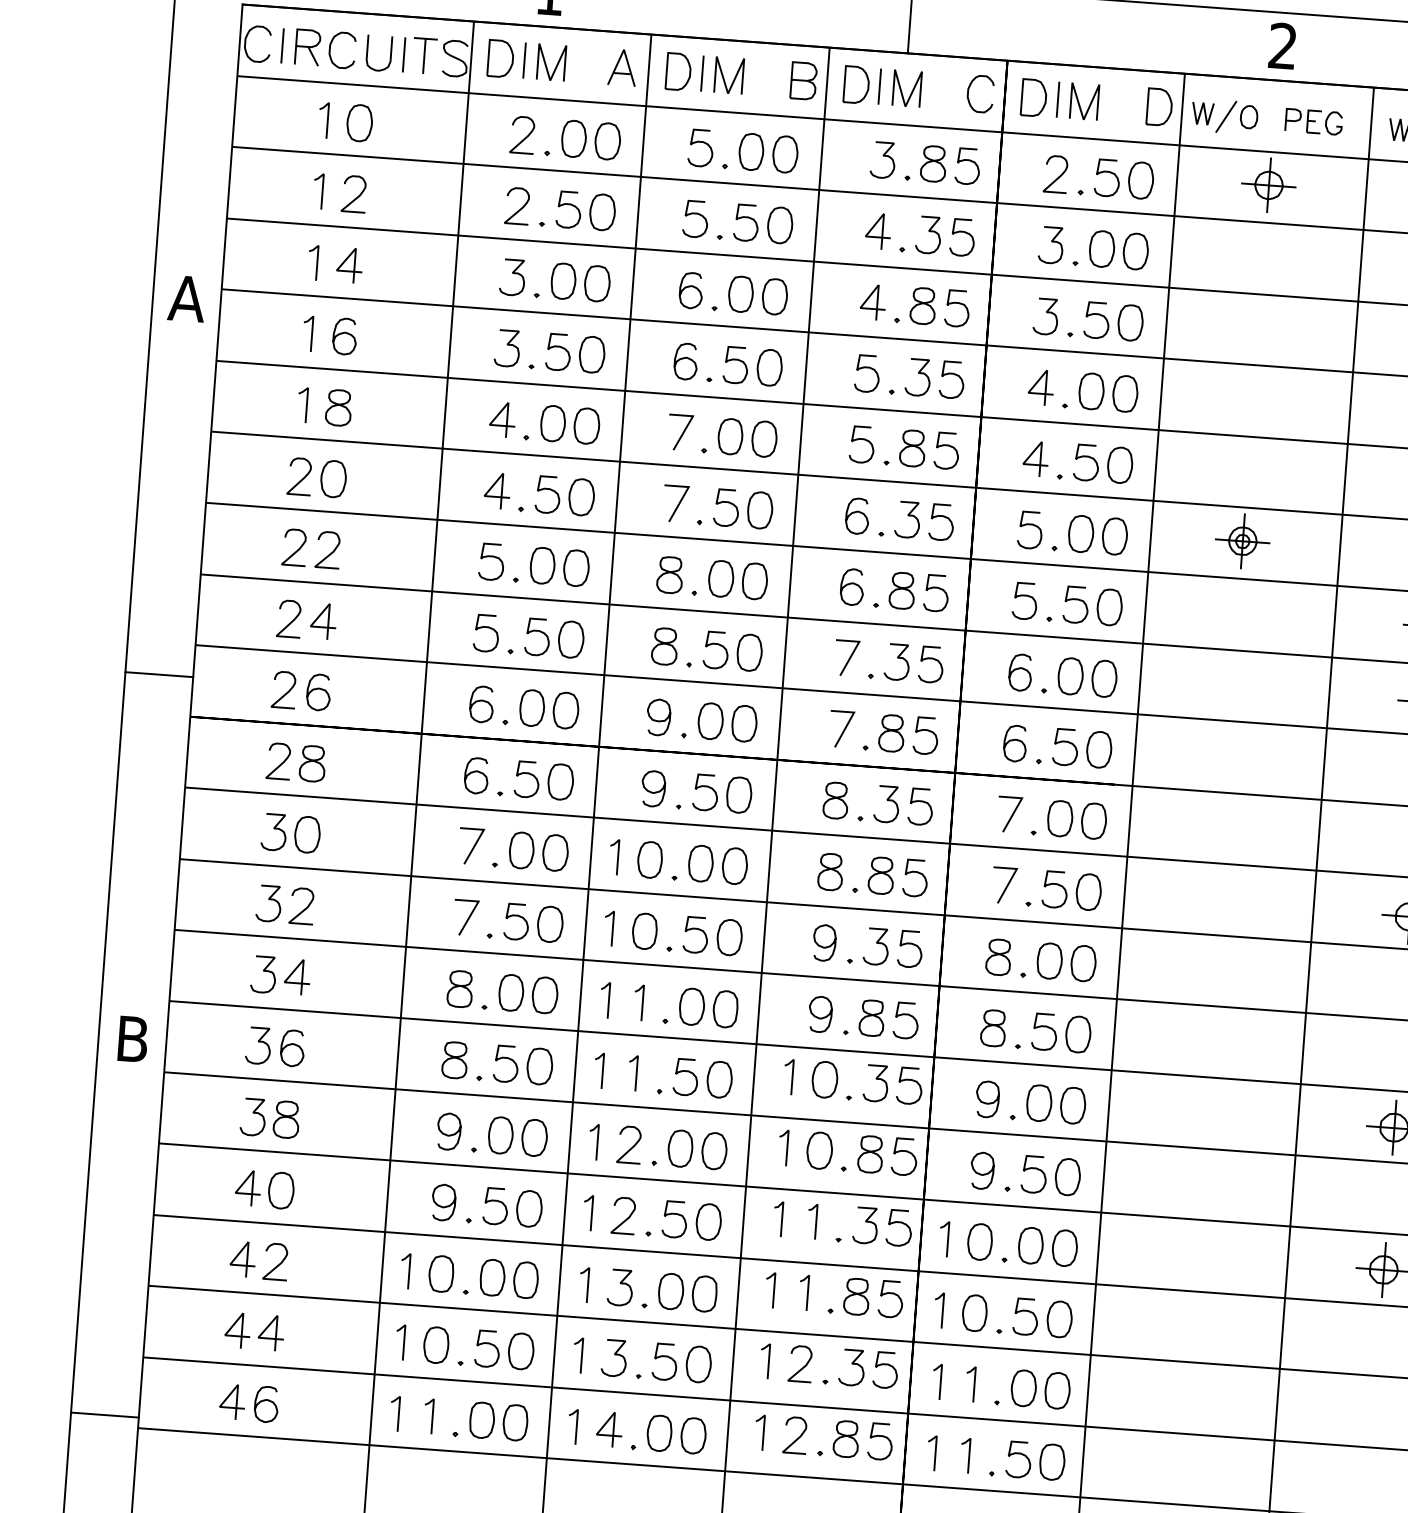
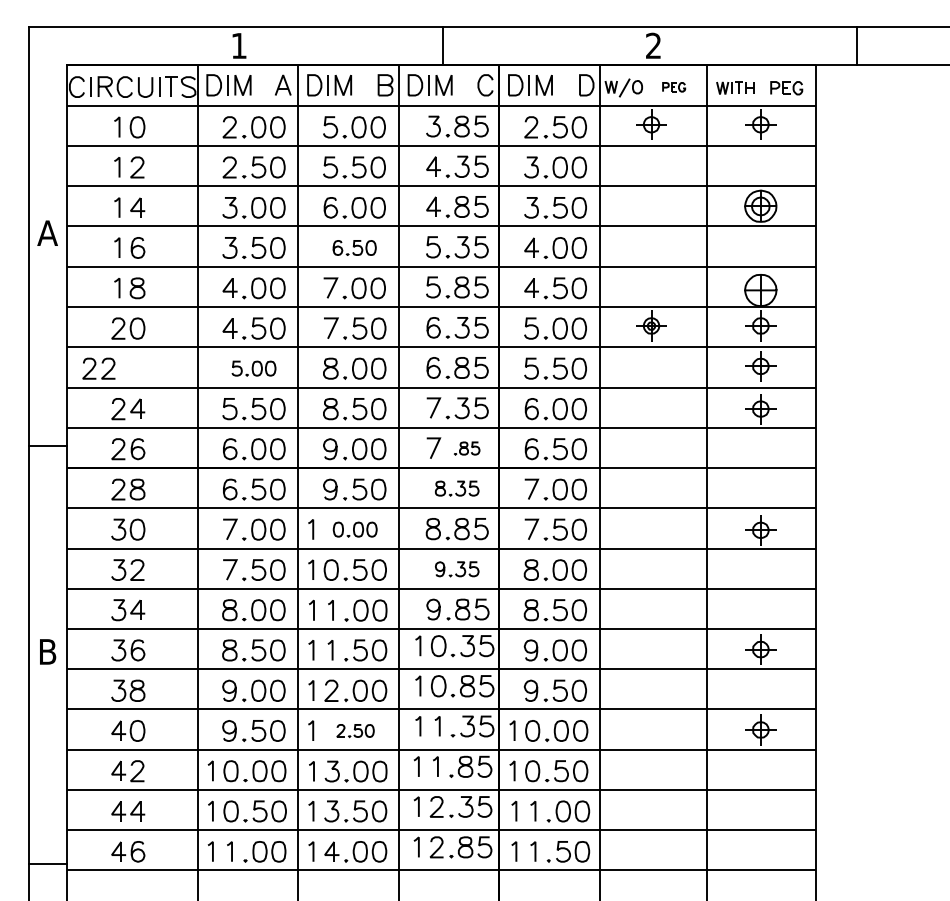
part: (1312, 122) -> (673, 87), size x0.7
part: (727, 363) -> (354, 247), size x0.7
part: (310, 548) -> (98, 368), moved
part: (533, 564) -> (253, 368), size x0.7
part: (899, 733) -> (466, 448), size x0.6
part: (876, 803) -> (456, 488), size x0.7
part: (691, 862) -> (354, 529), size x0.7
part: (866, 946) -> (456, 569), size x0.7
part: (666, 1218) -> (355, 730), size x0.6

